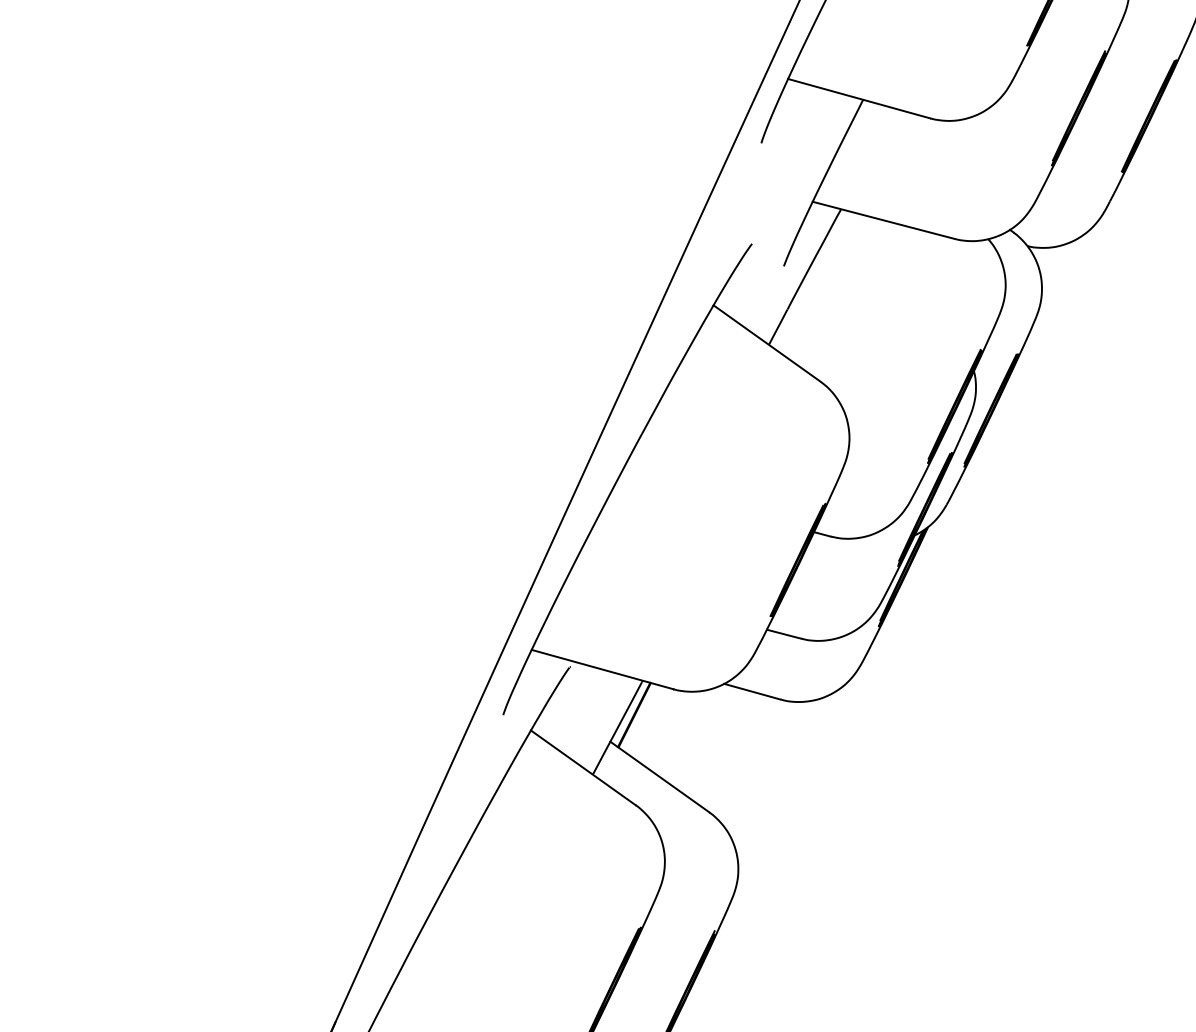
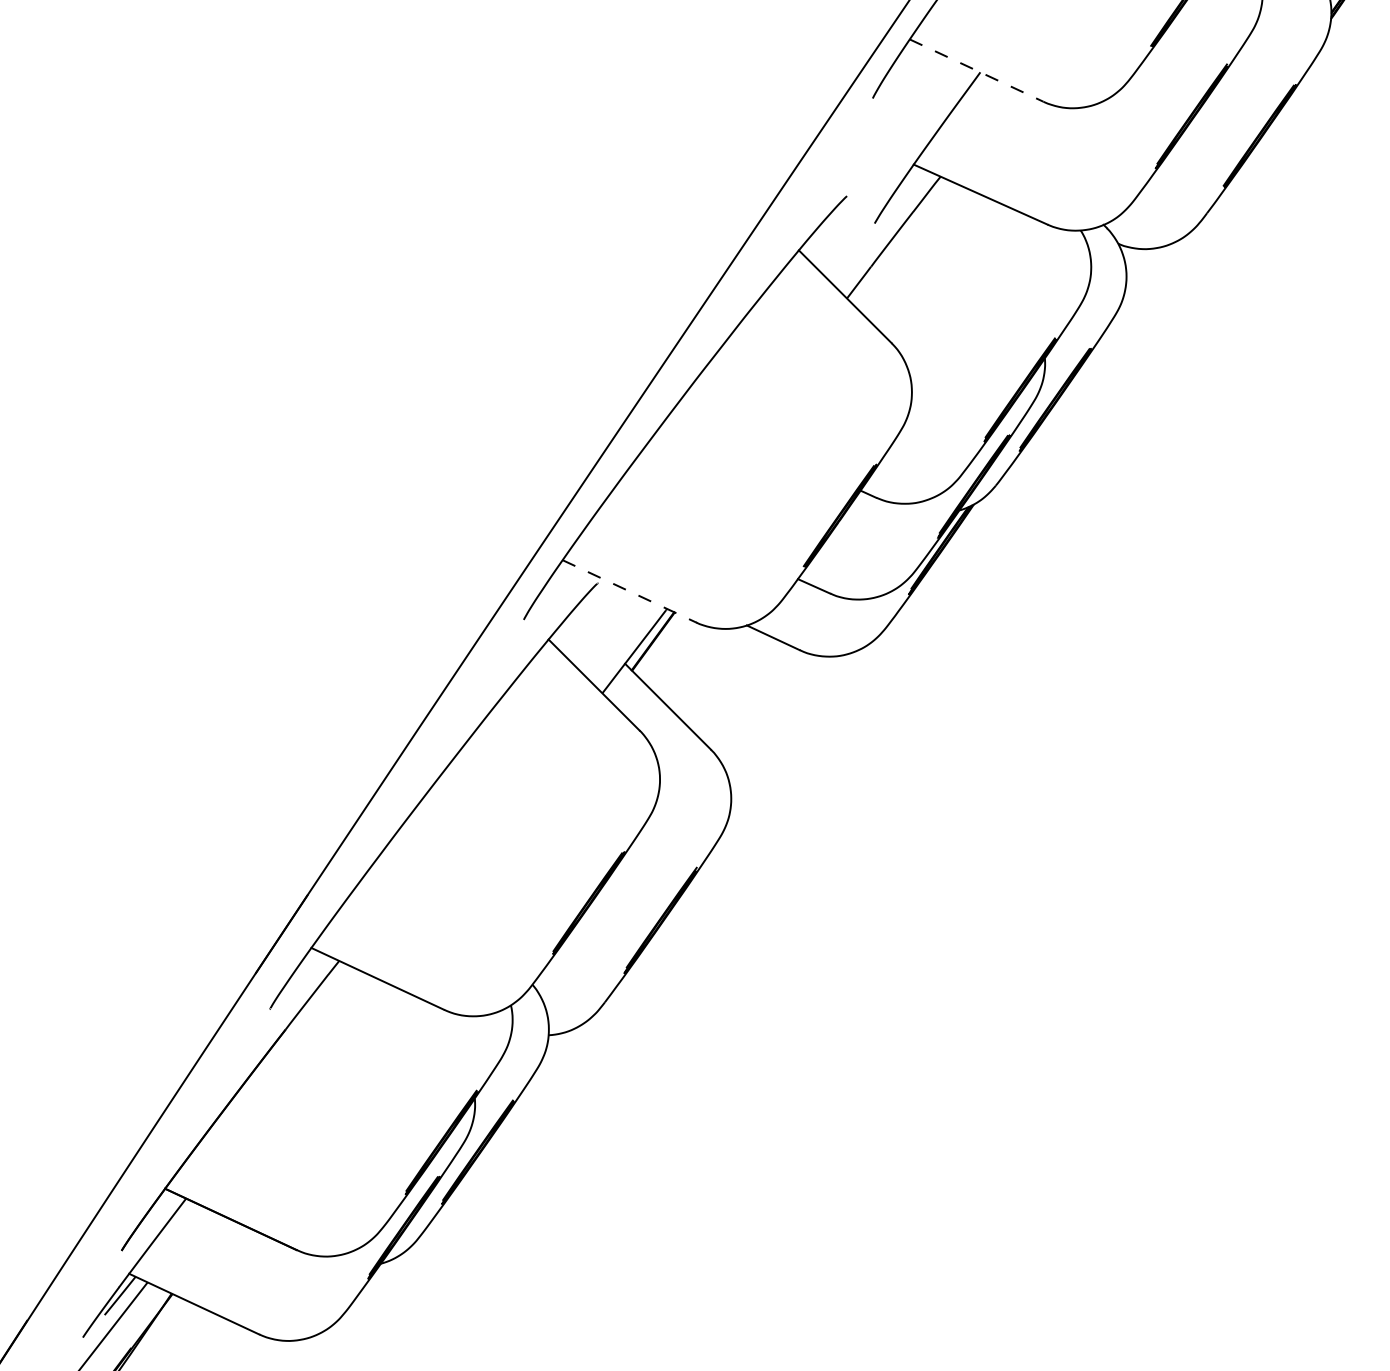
line: (859, 98) -> (976, 70), solid -> dashed
line: (602, 669) -> (629, 591), solid -> dashed

